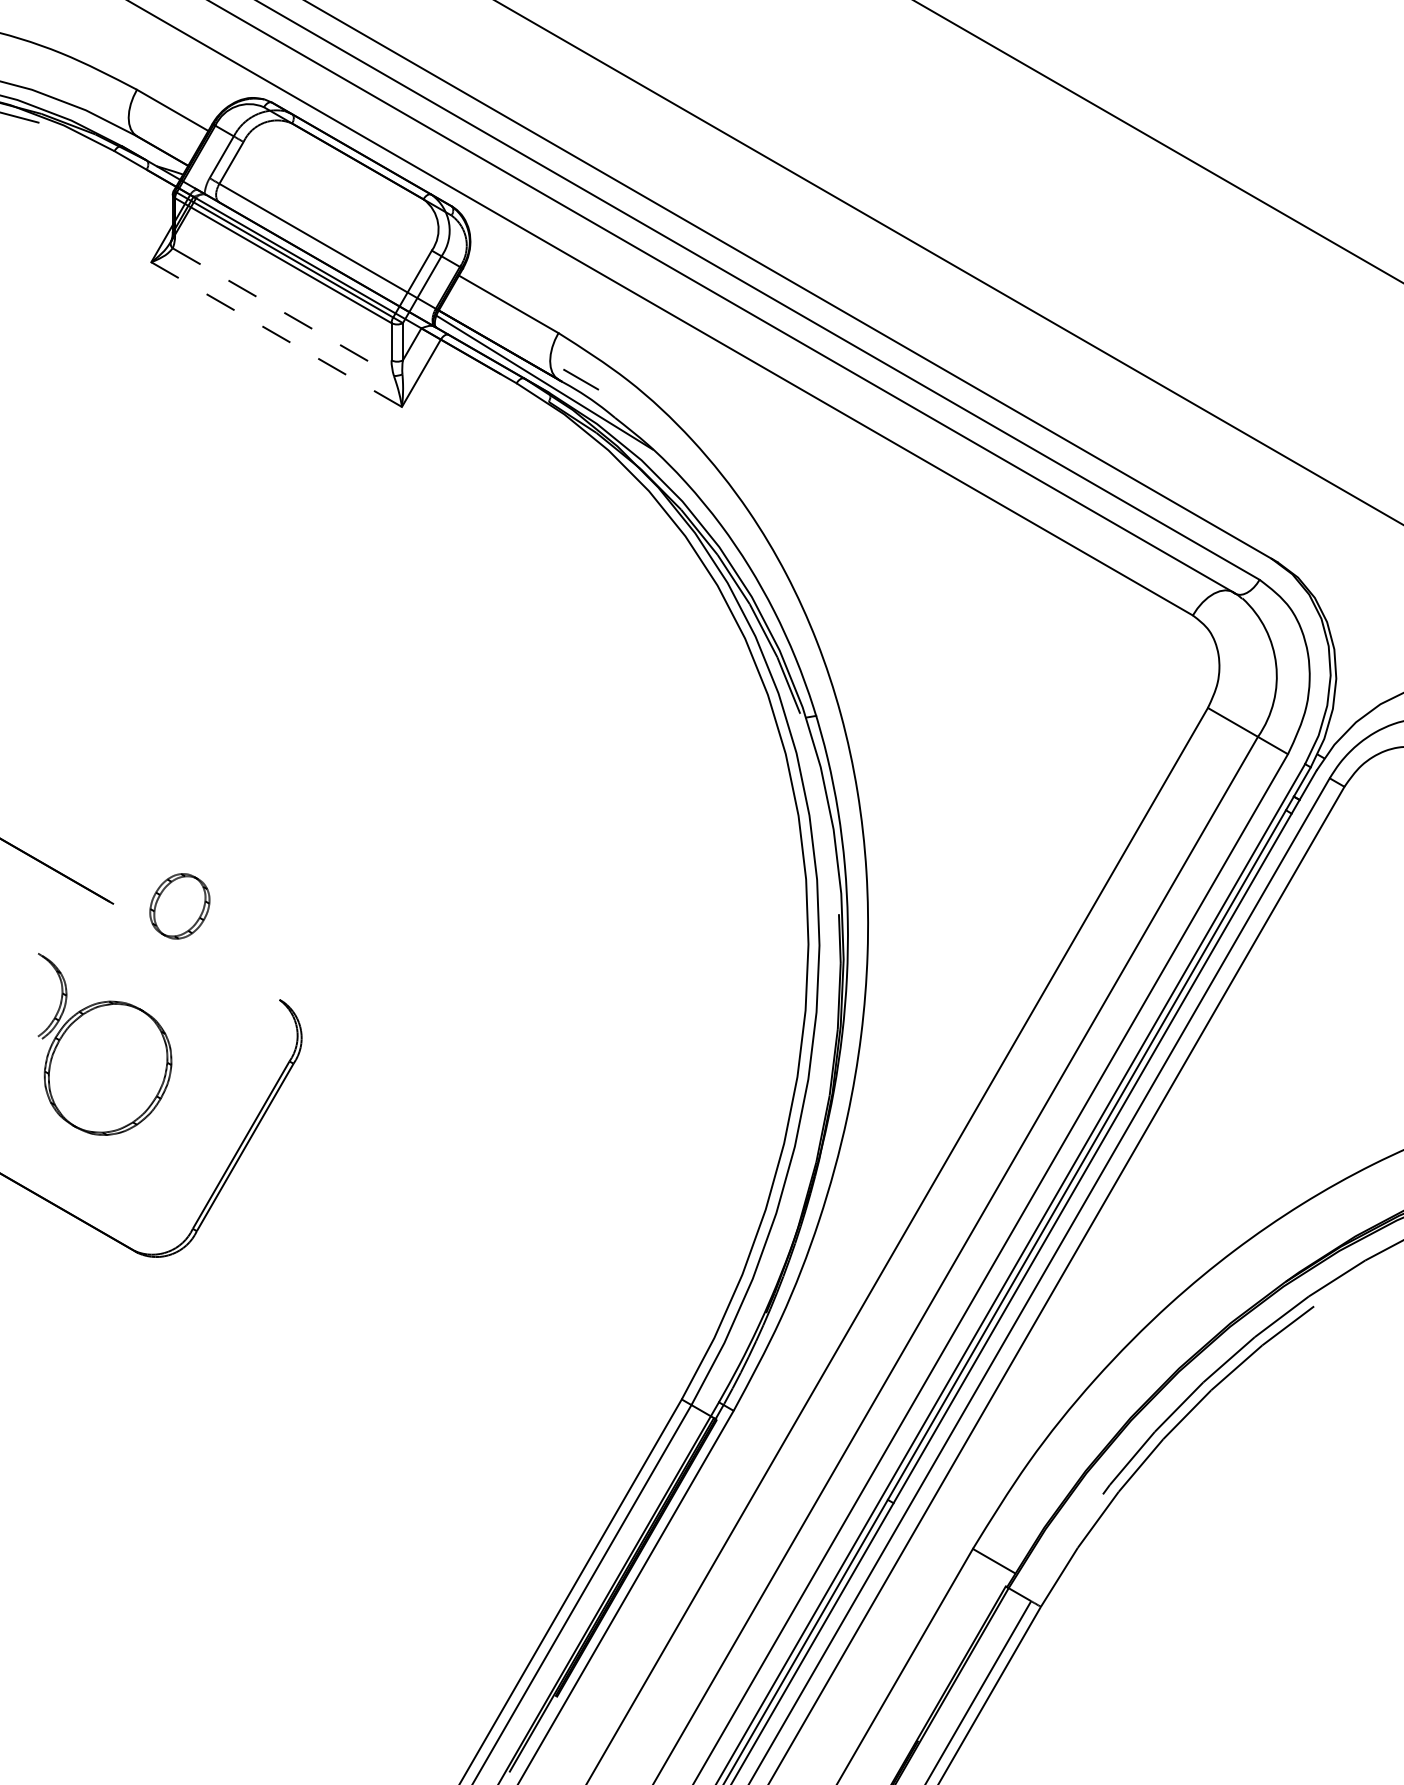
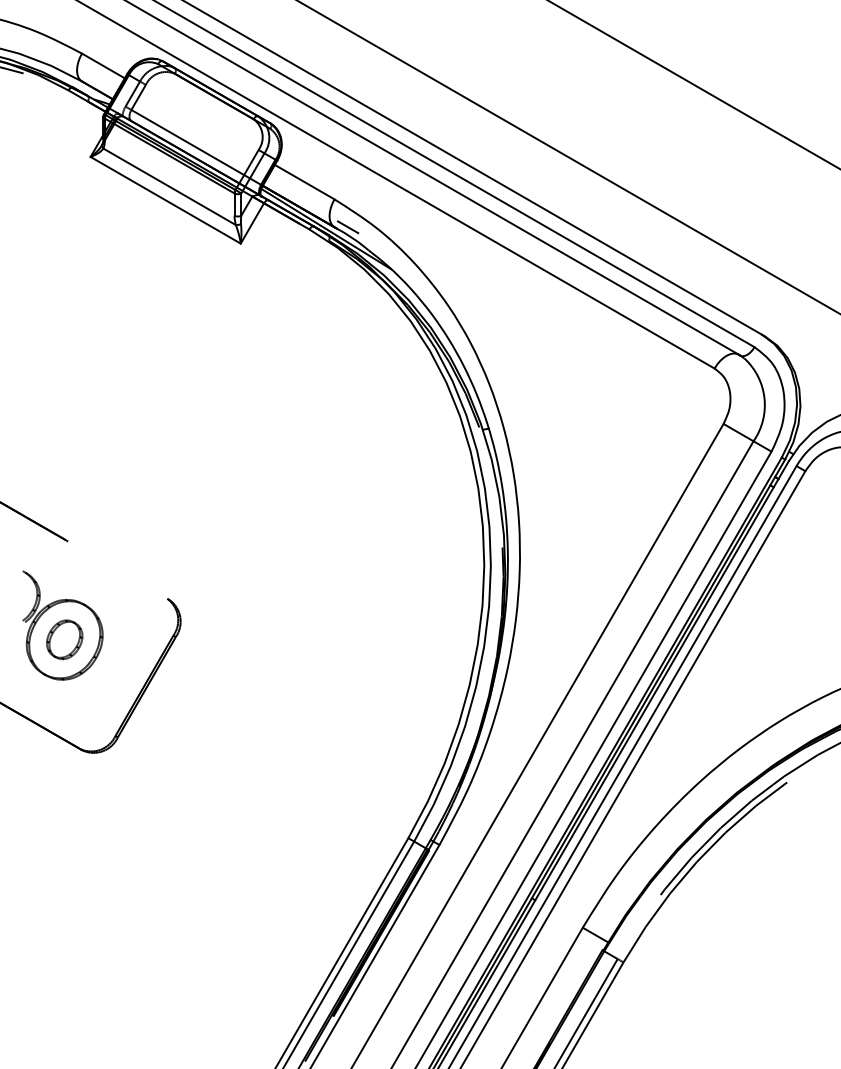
line: (283, 311) -> (169, 186), dashed -> solid
line: (276, 334) -> (165, 200), dashed -> solid
part: (179, 905) -> (64, 639), moved

